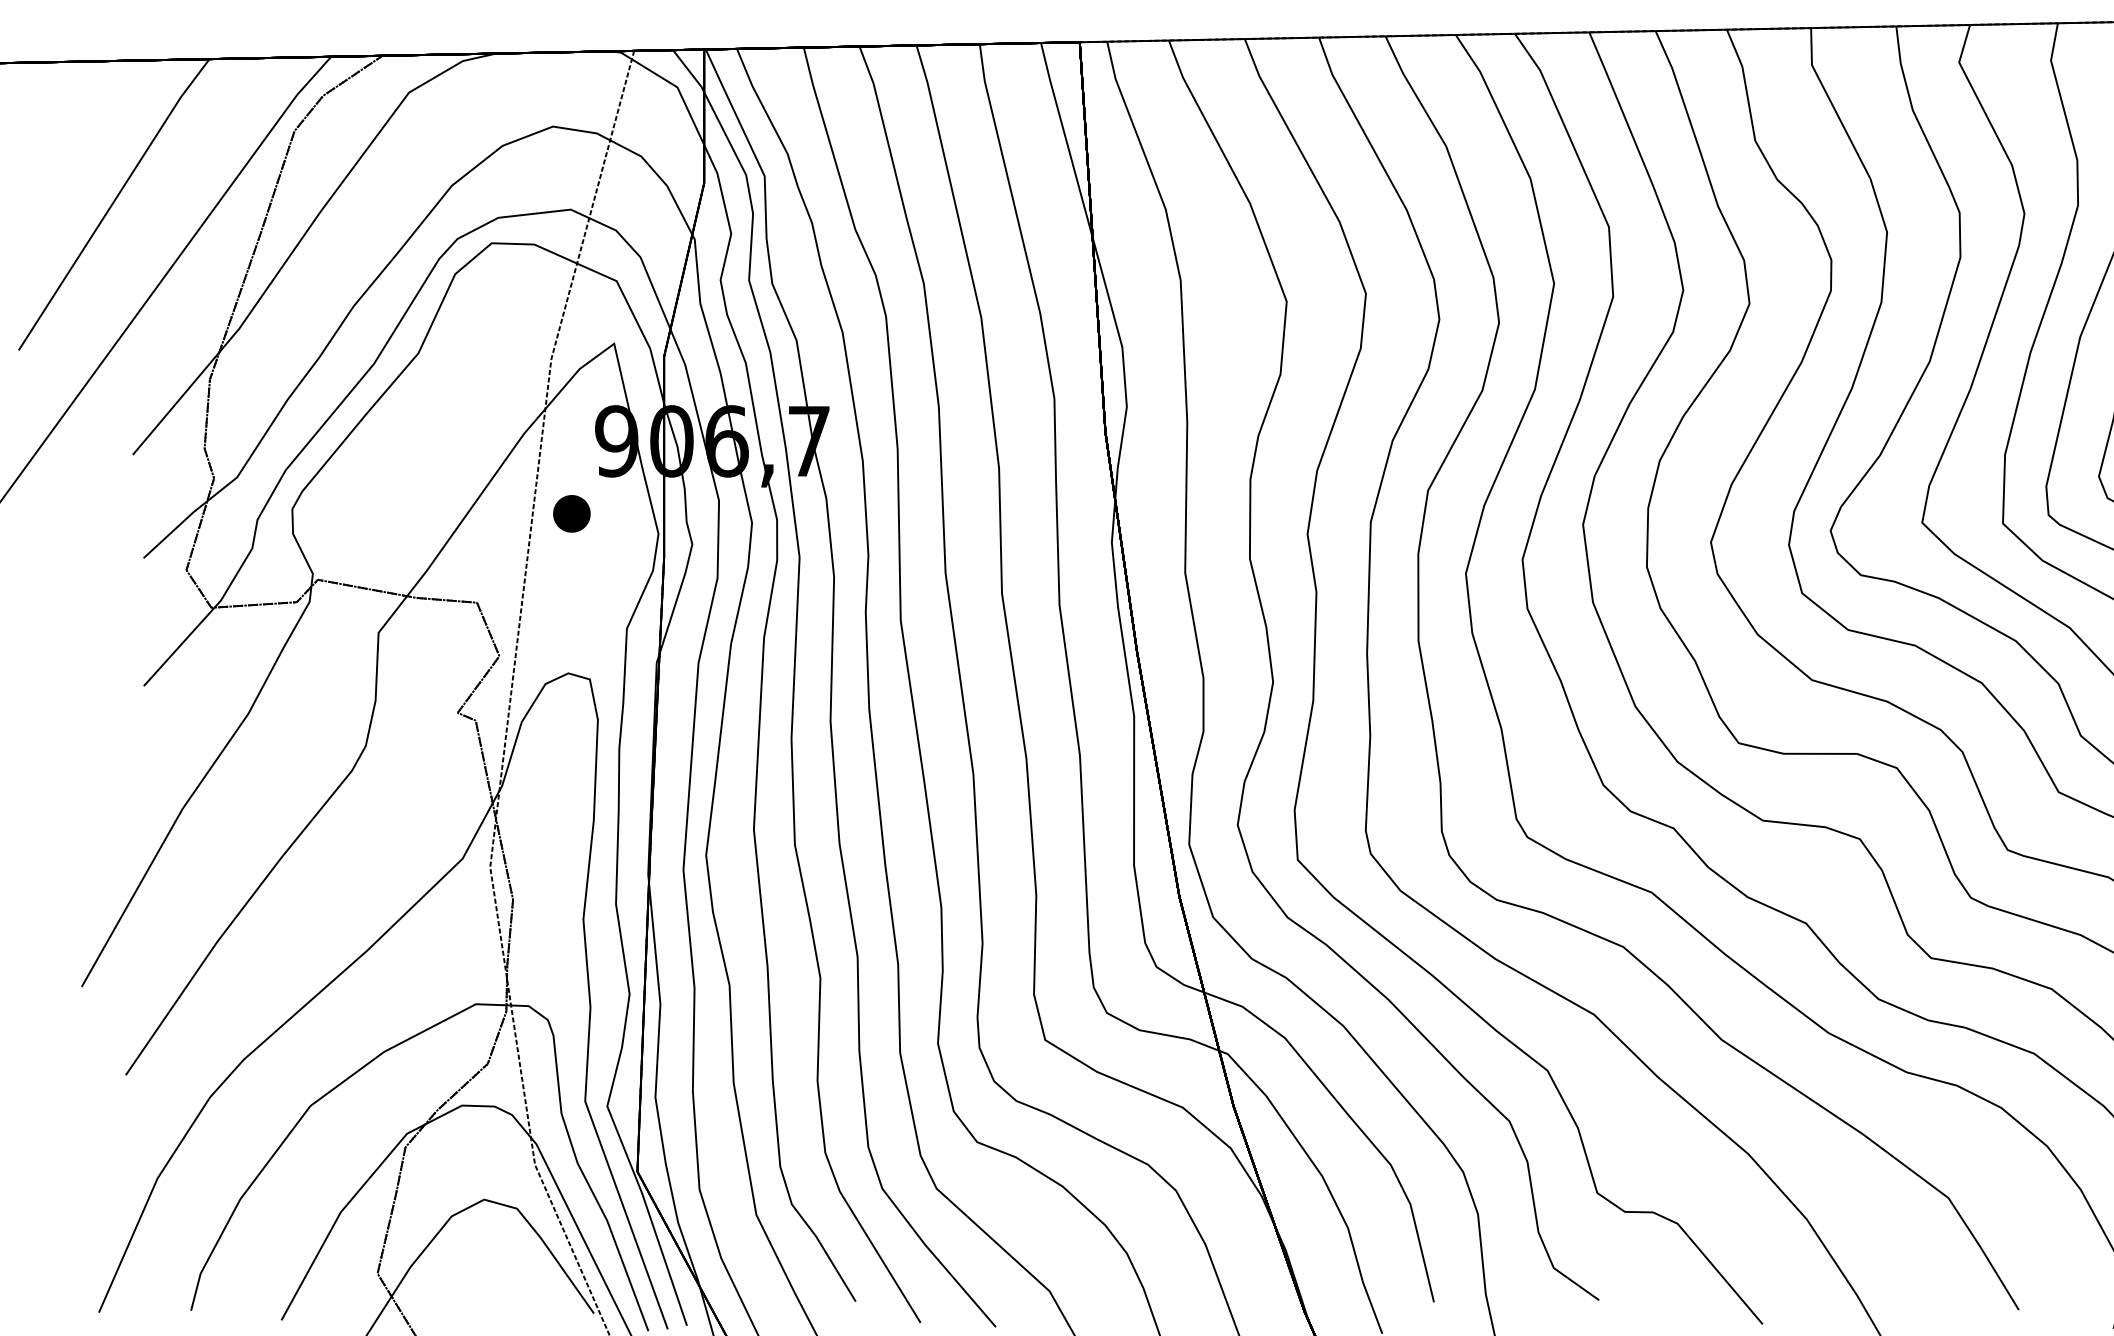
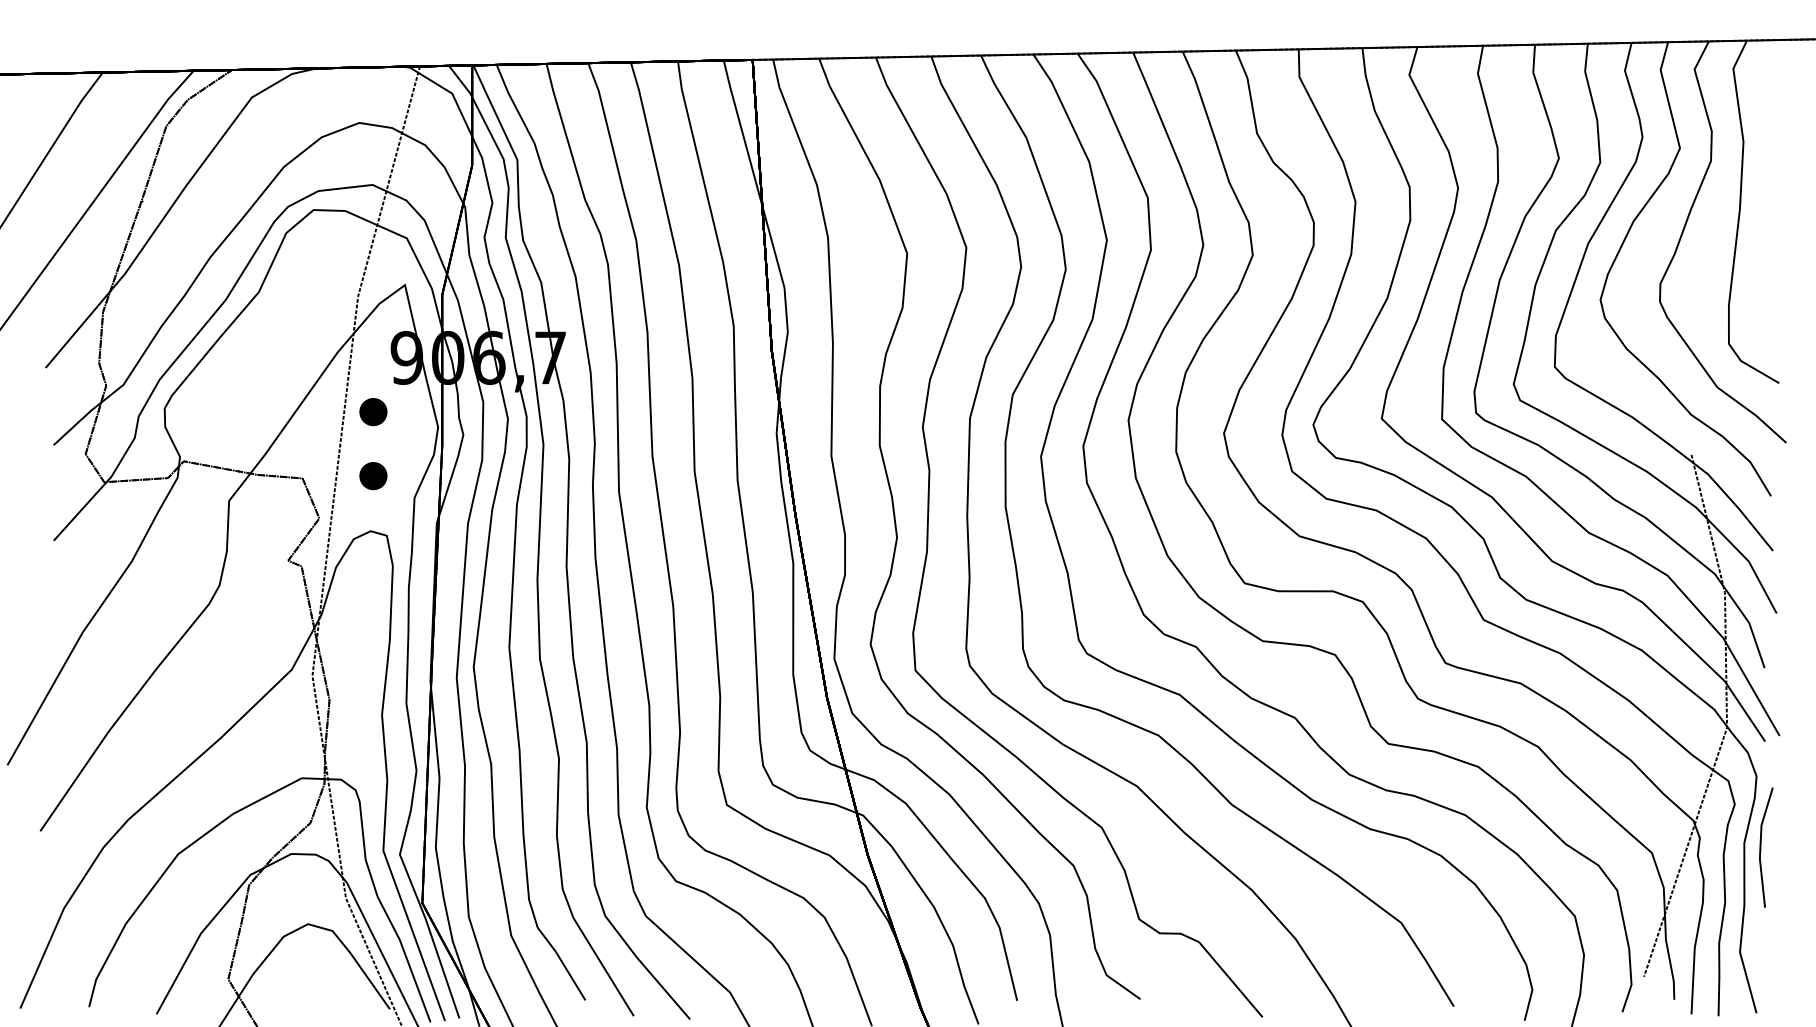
part: (571, 600) -> (373, 476), added

